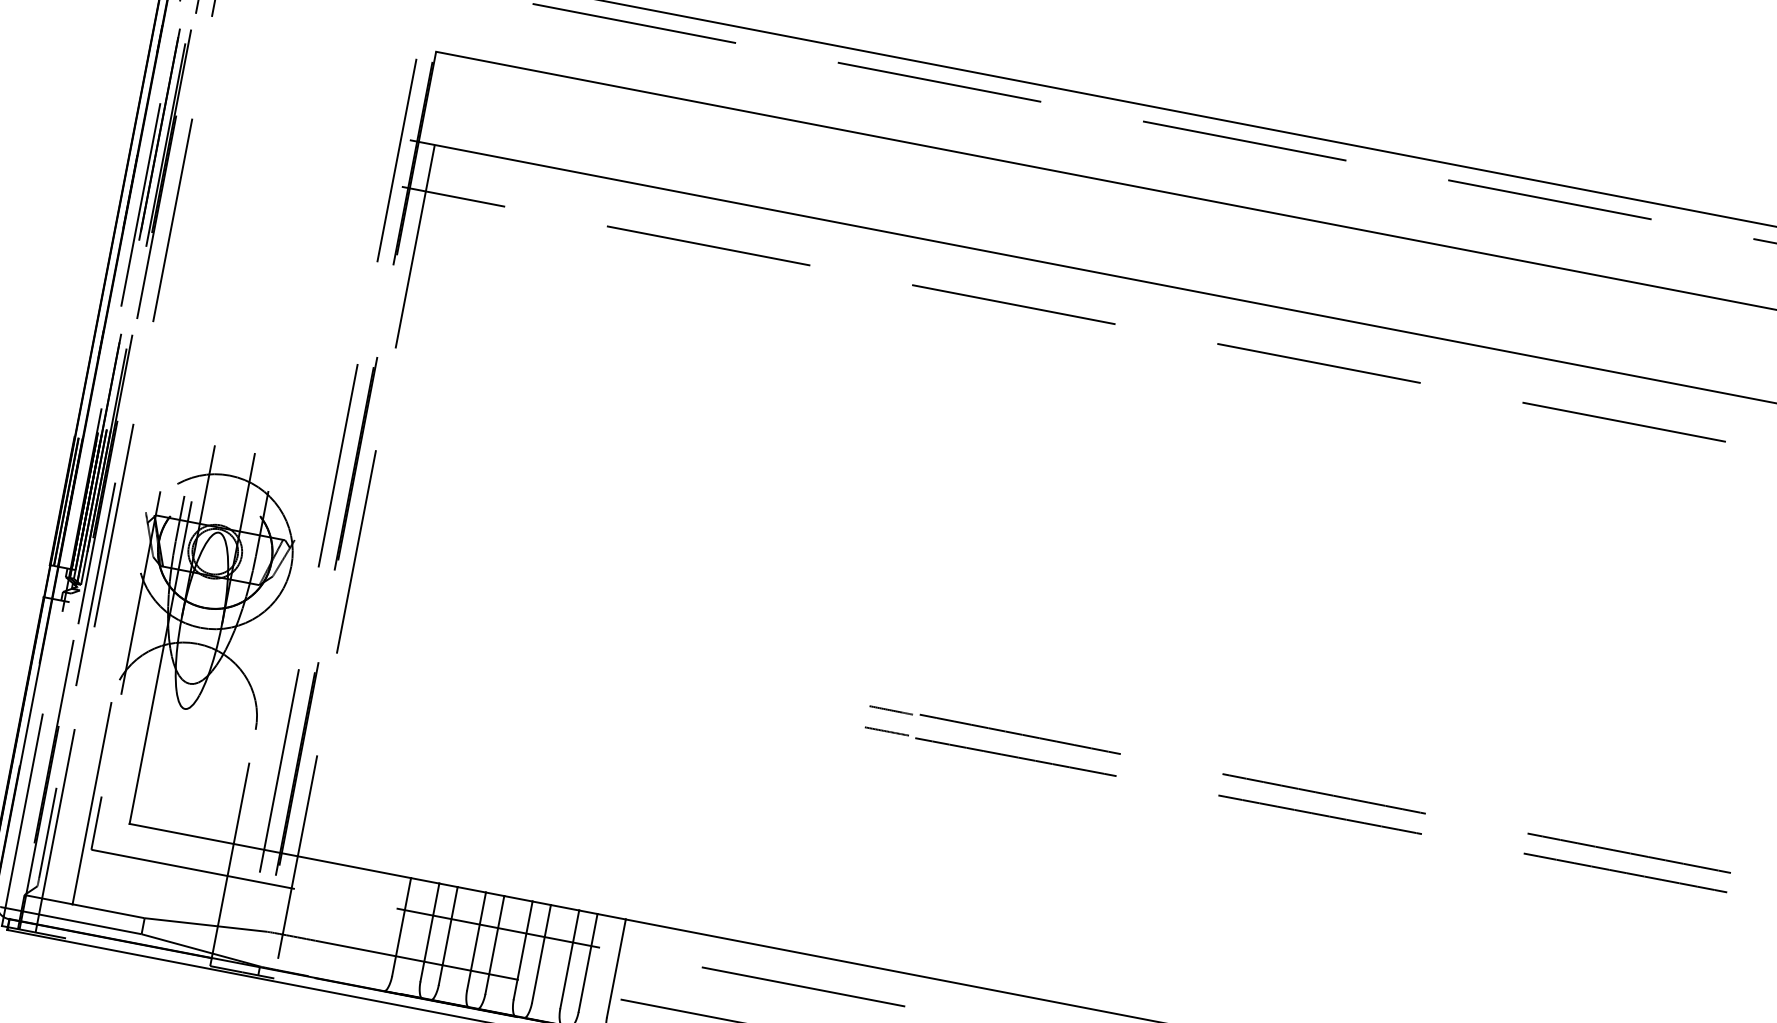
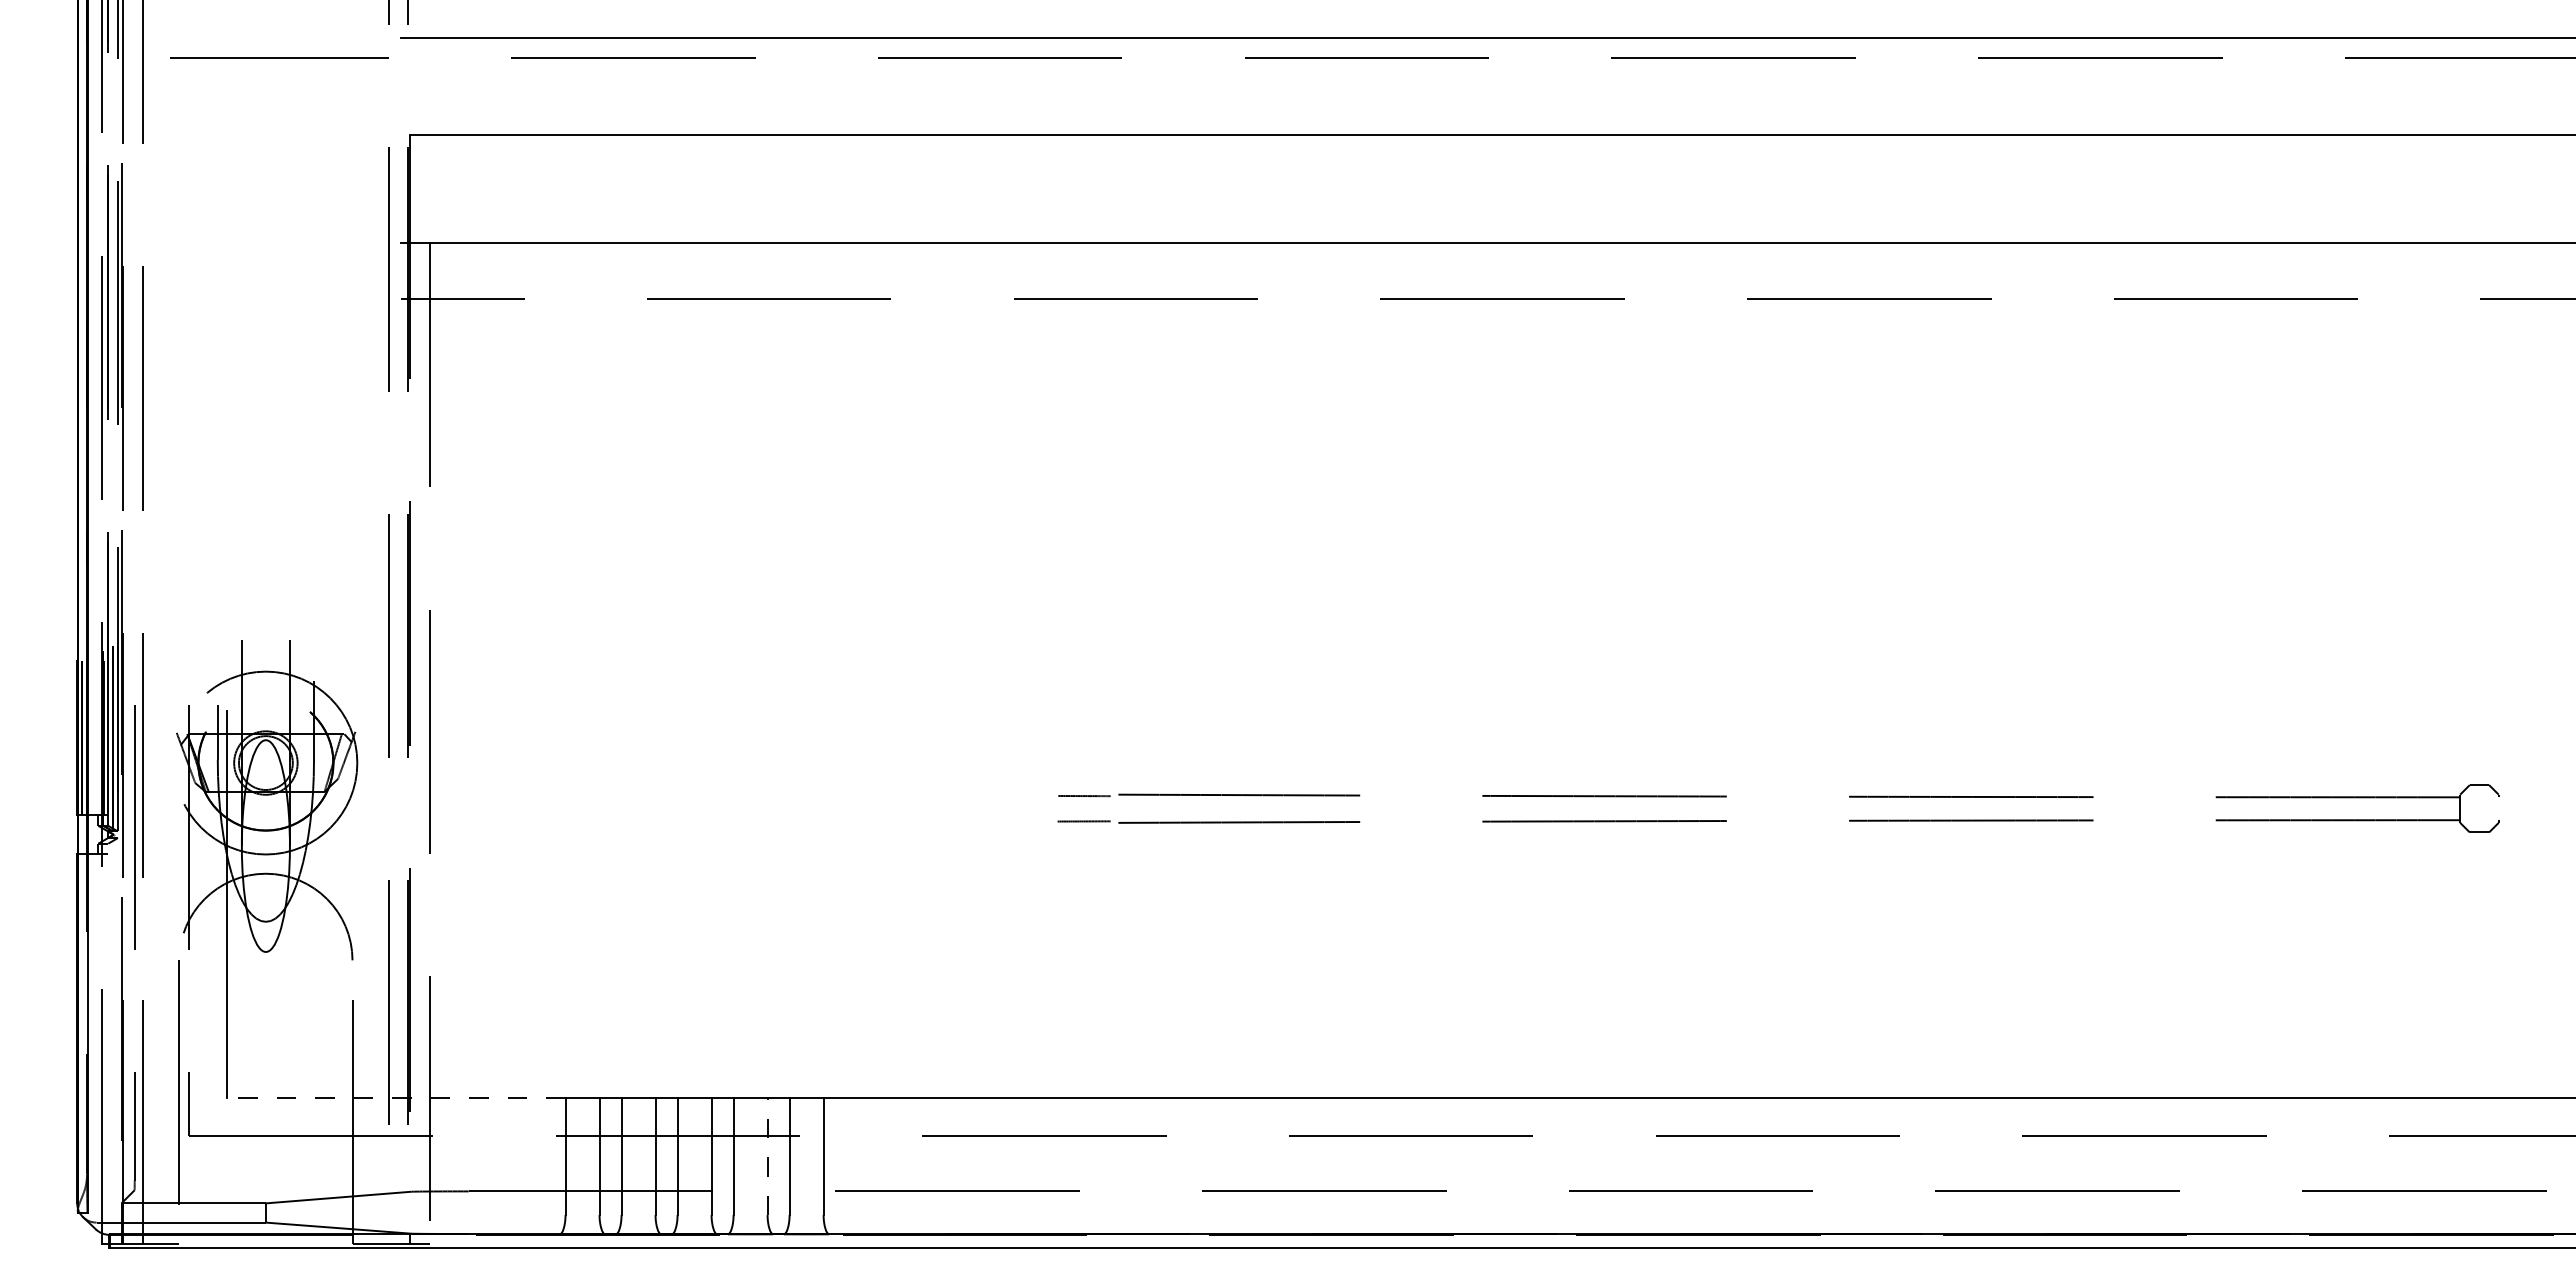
line: (269, 850) -> (395, 1097), solid -> dashed
line: (569, 959) -> (767, 1156), solid -> dashed

